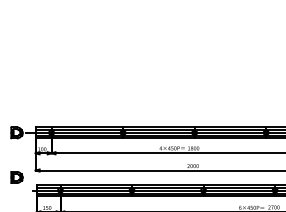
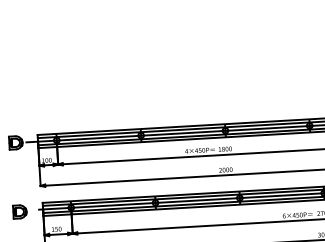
part: (16, 177) -> (19, 211), moved

